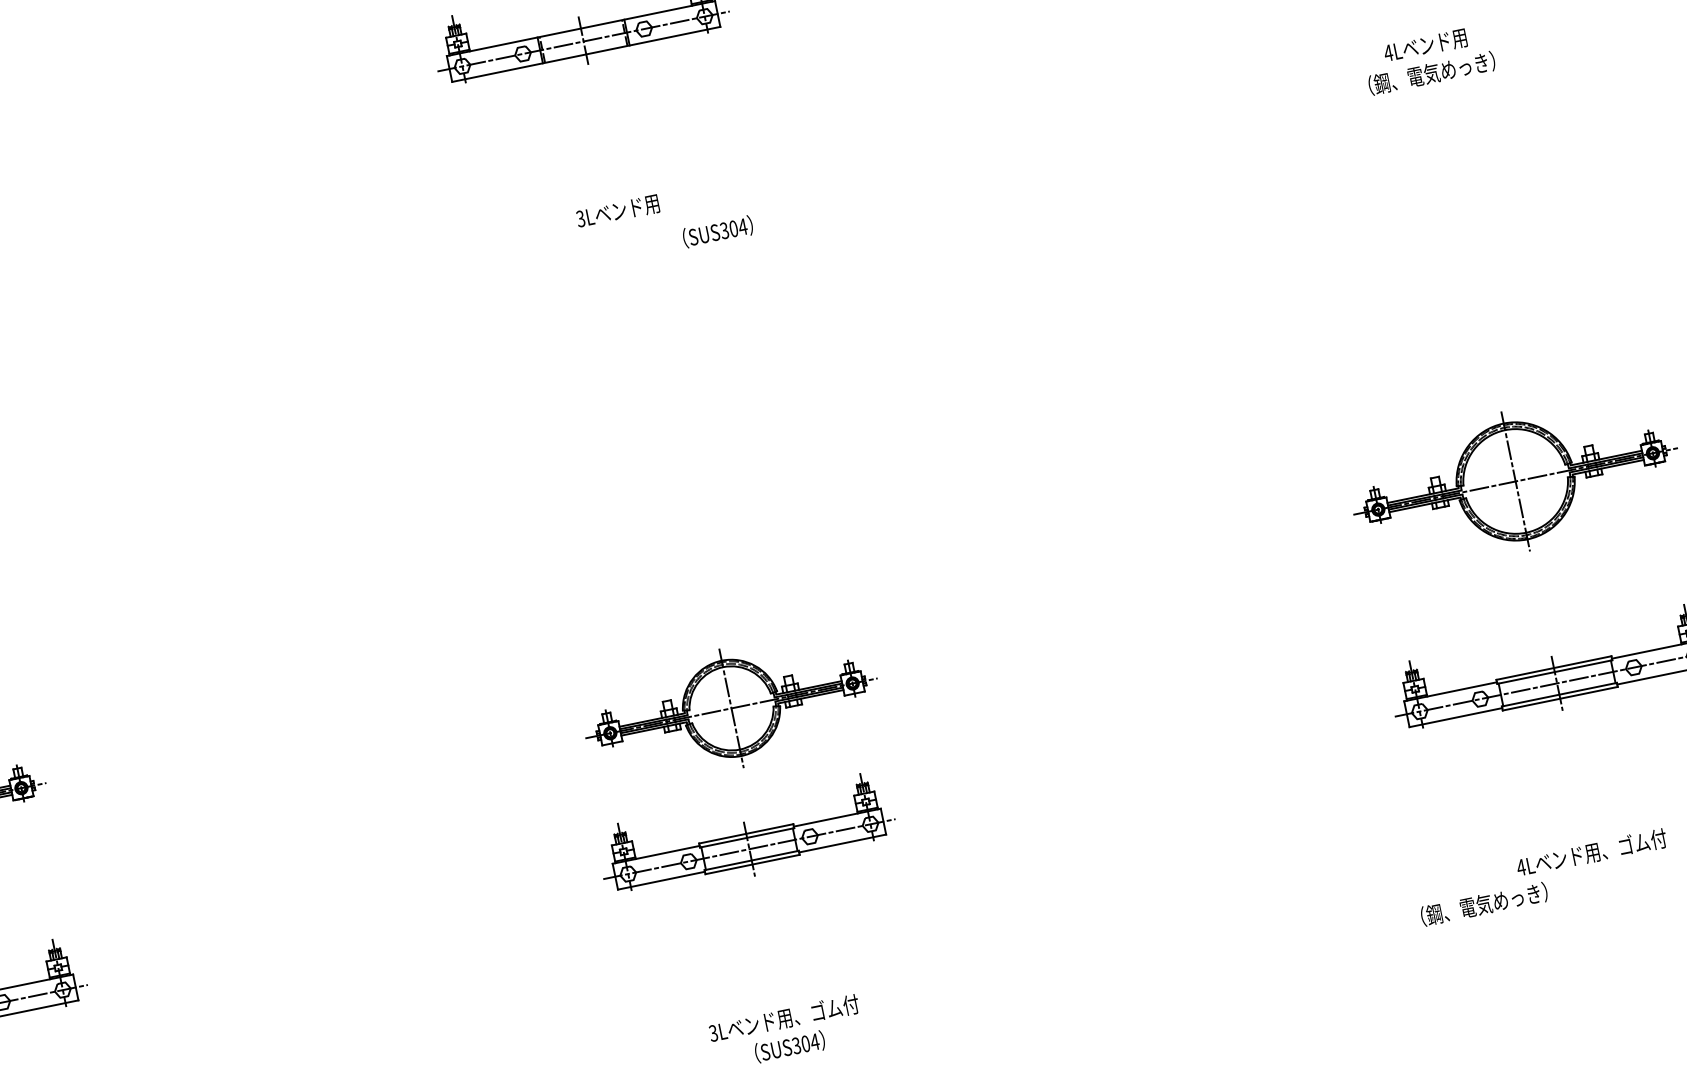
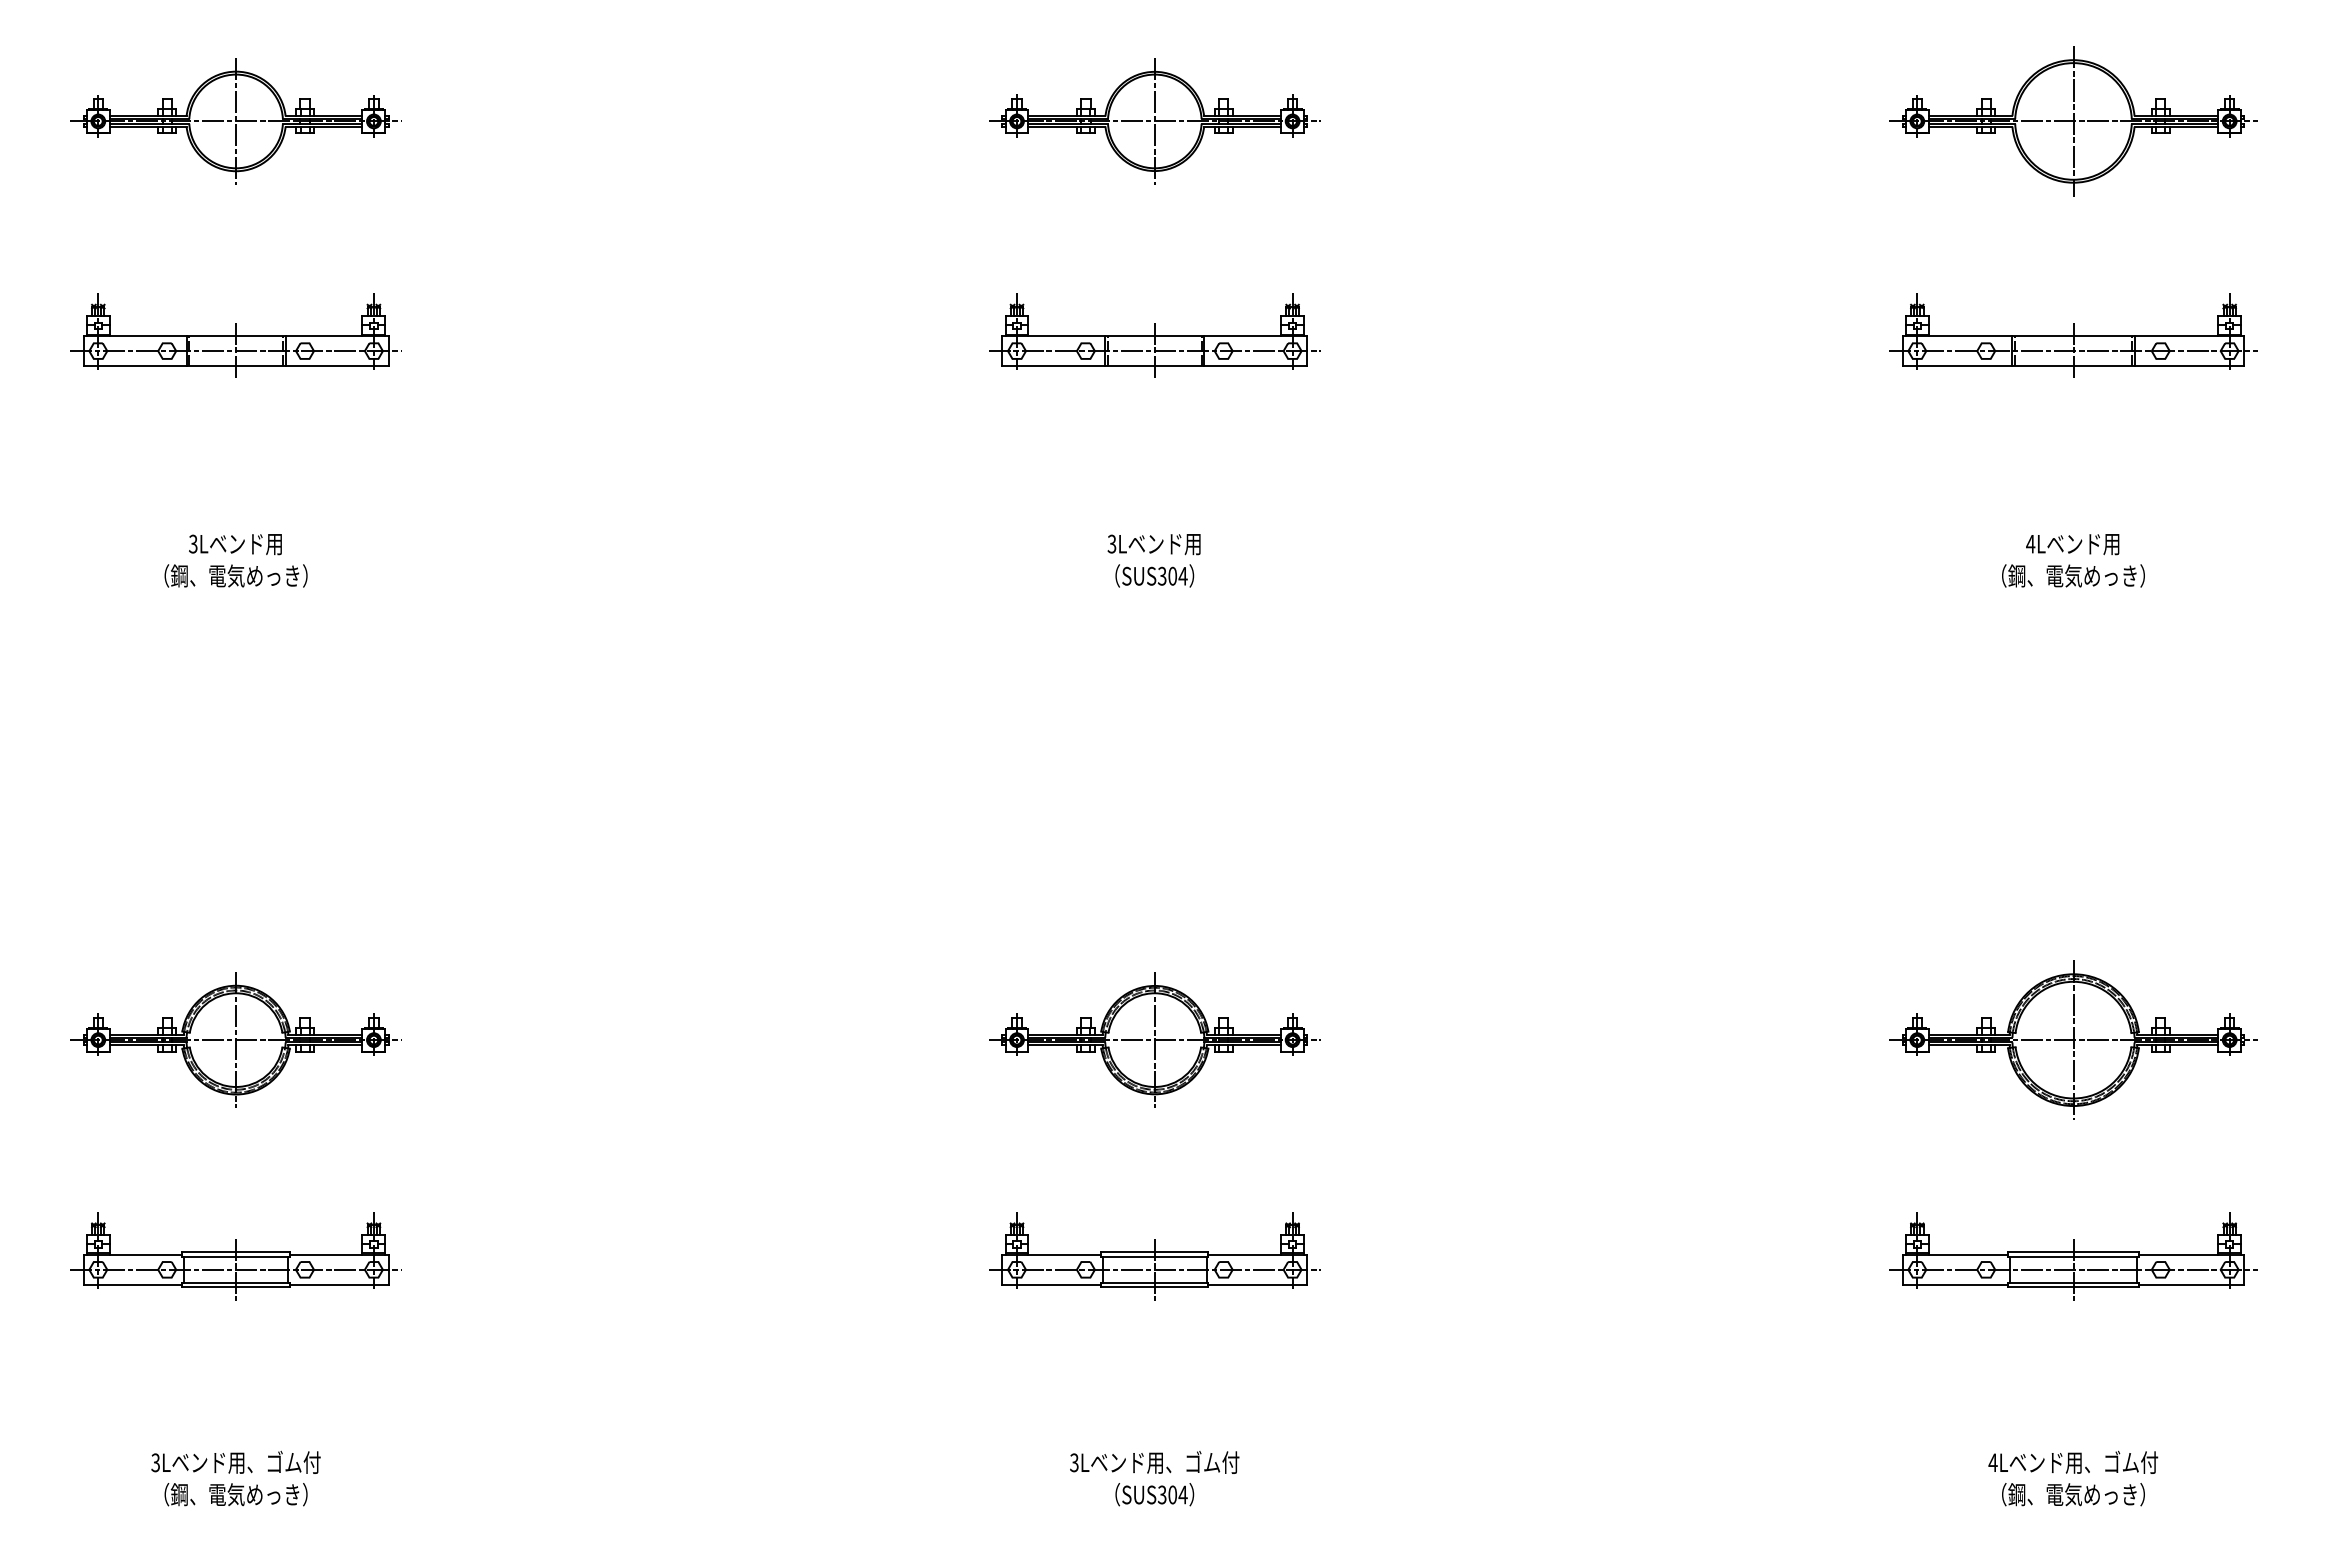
text: (717, 231) -> (1154, 575), moved
part: (731, 707) -> (1154, 1039), moved
text: (1484, 904) -> (2073, 1494), moved

